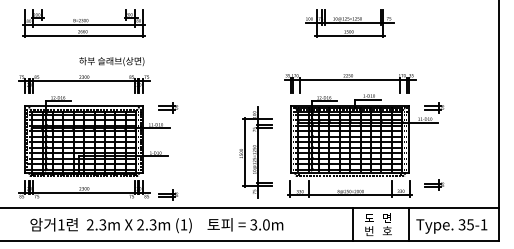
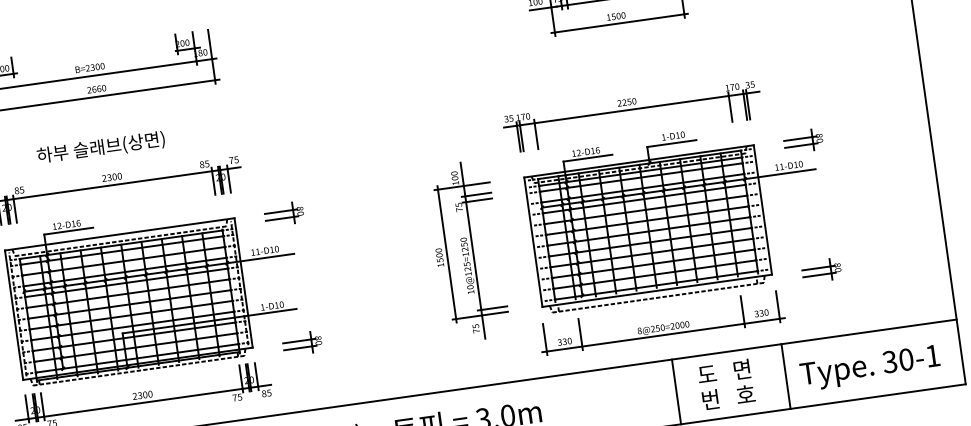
text: (111, 61) -> (100, 147), moved
part: (255, 152) -> (467, 251), moved
part: (434, 184) -> (822, 269), moved
part: (168, 194) -> (302, 342), moved
text: (470, 224) -> (906, 359), 35-1 -> 30-1

